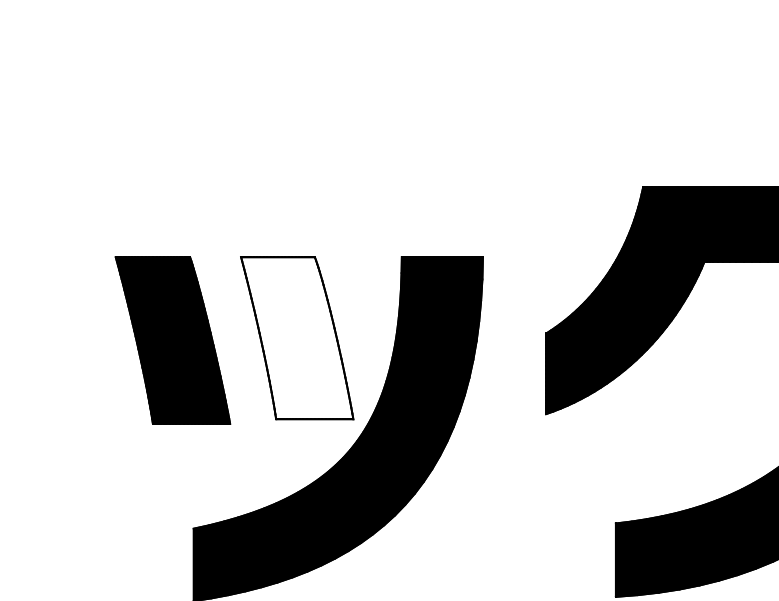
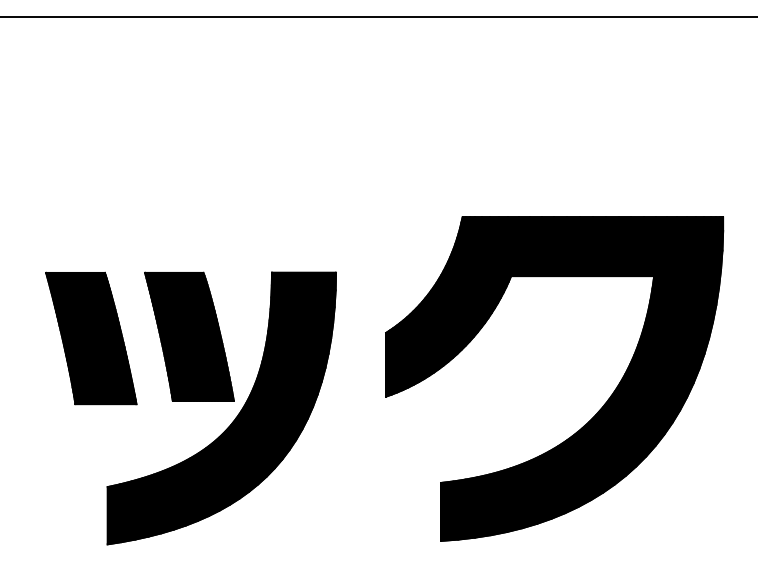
fill: (297, 337) -> (189, 336), added

